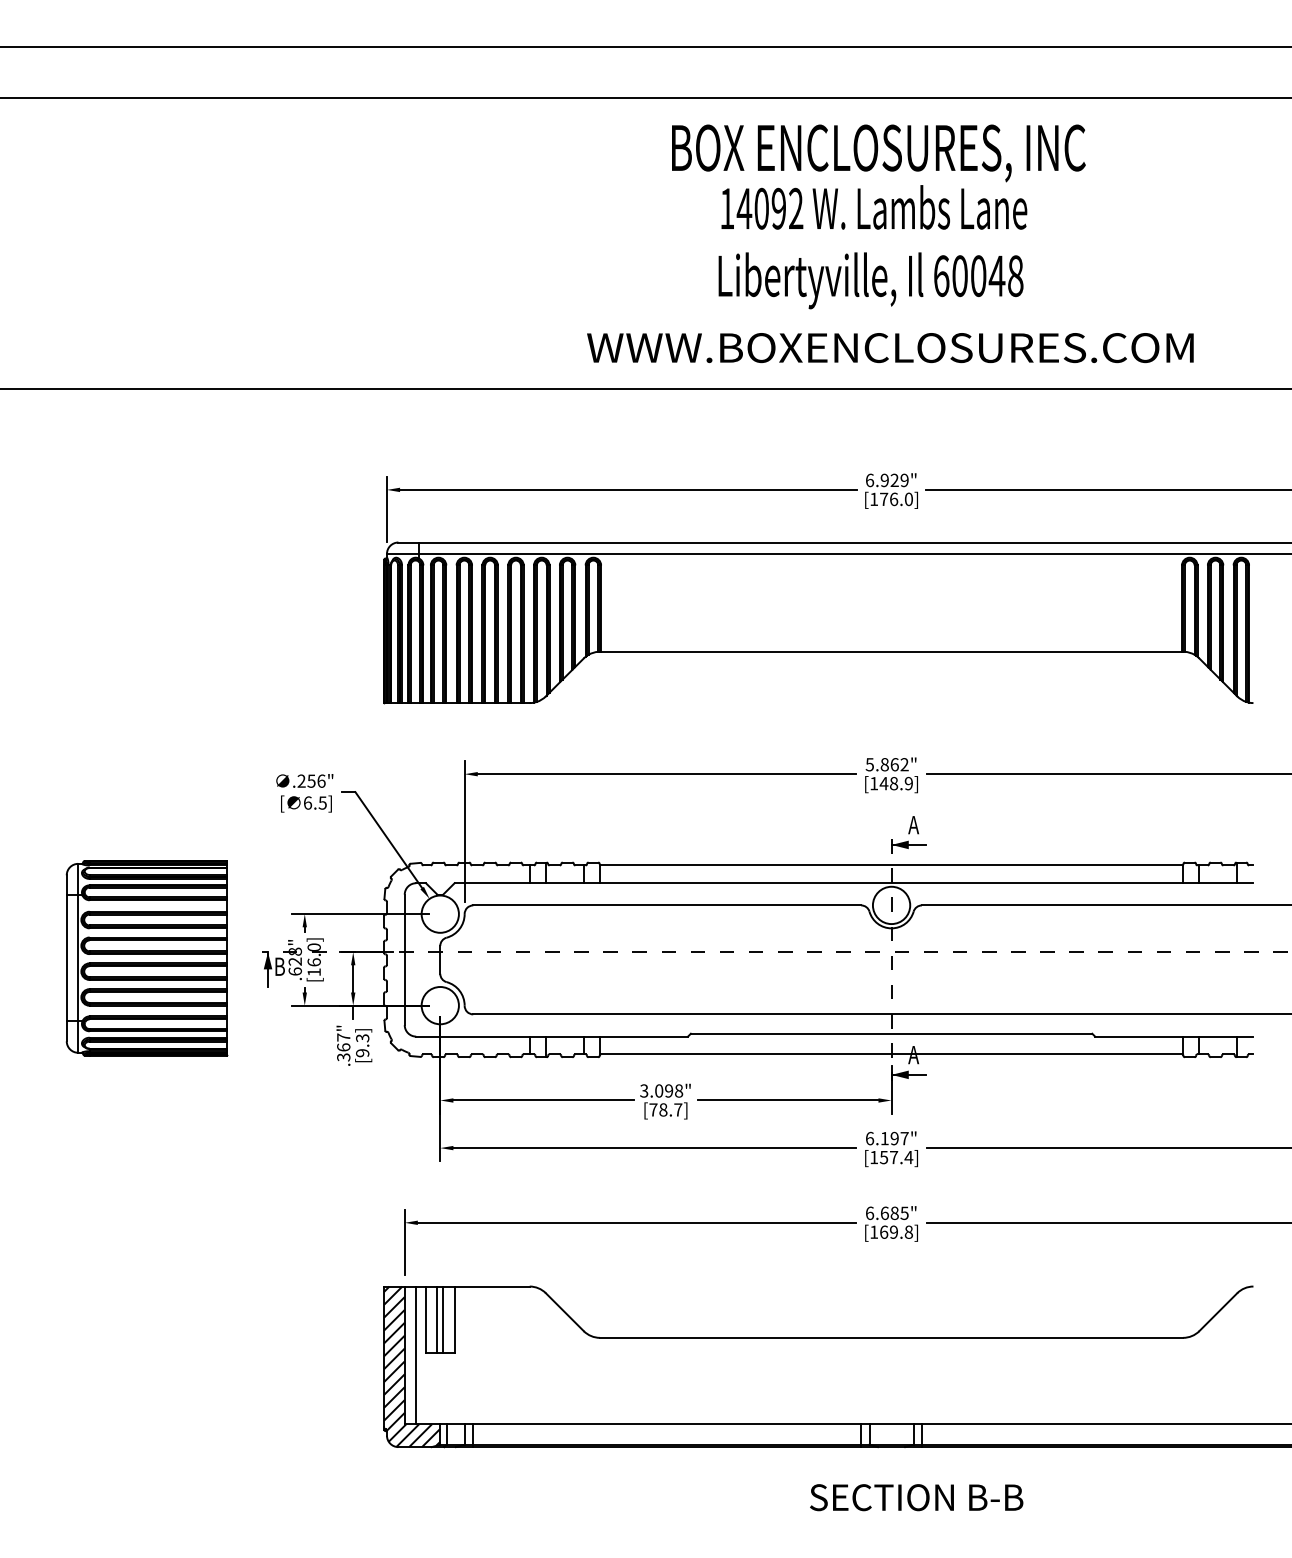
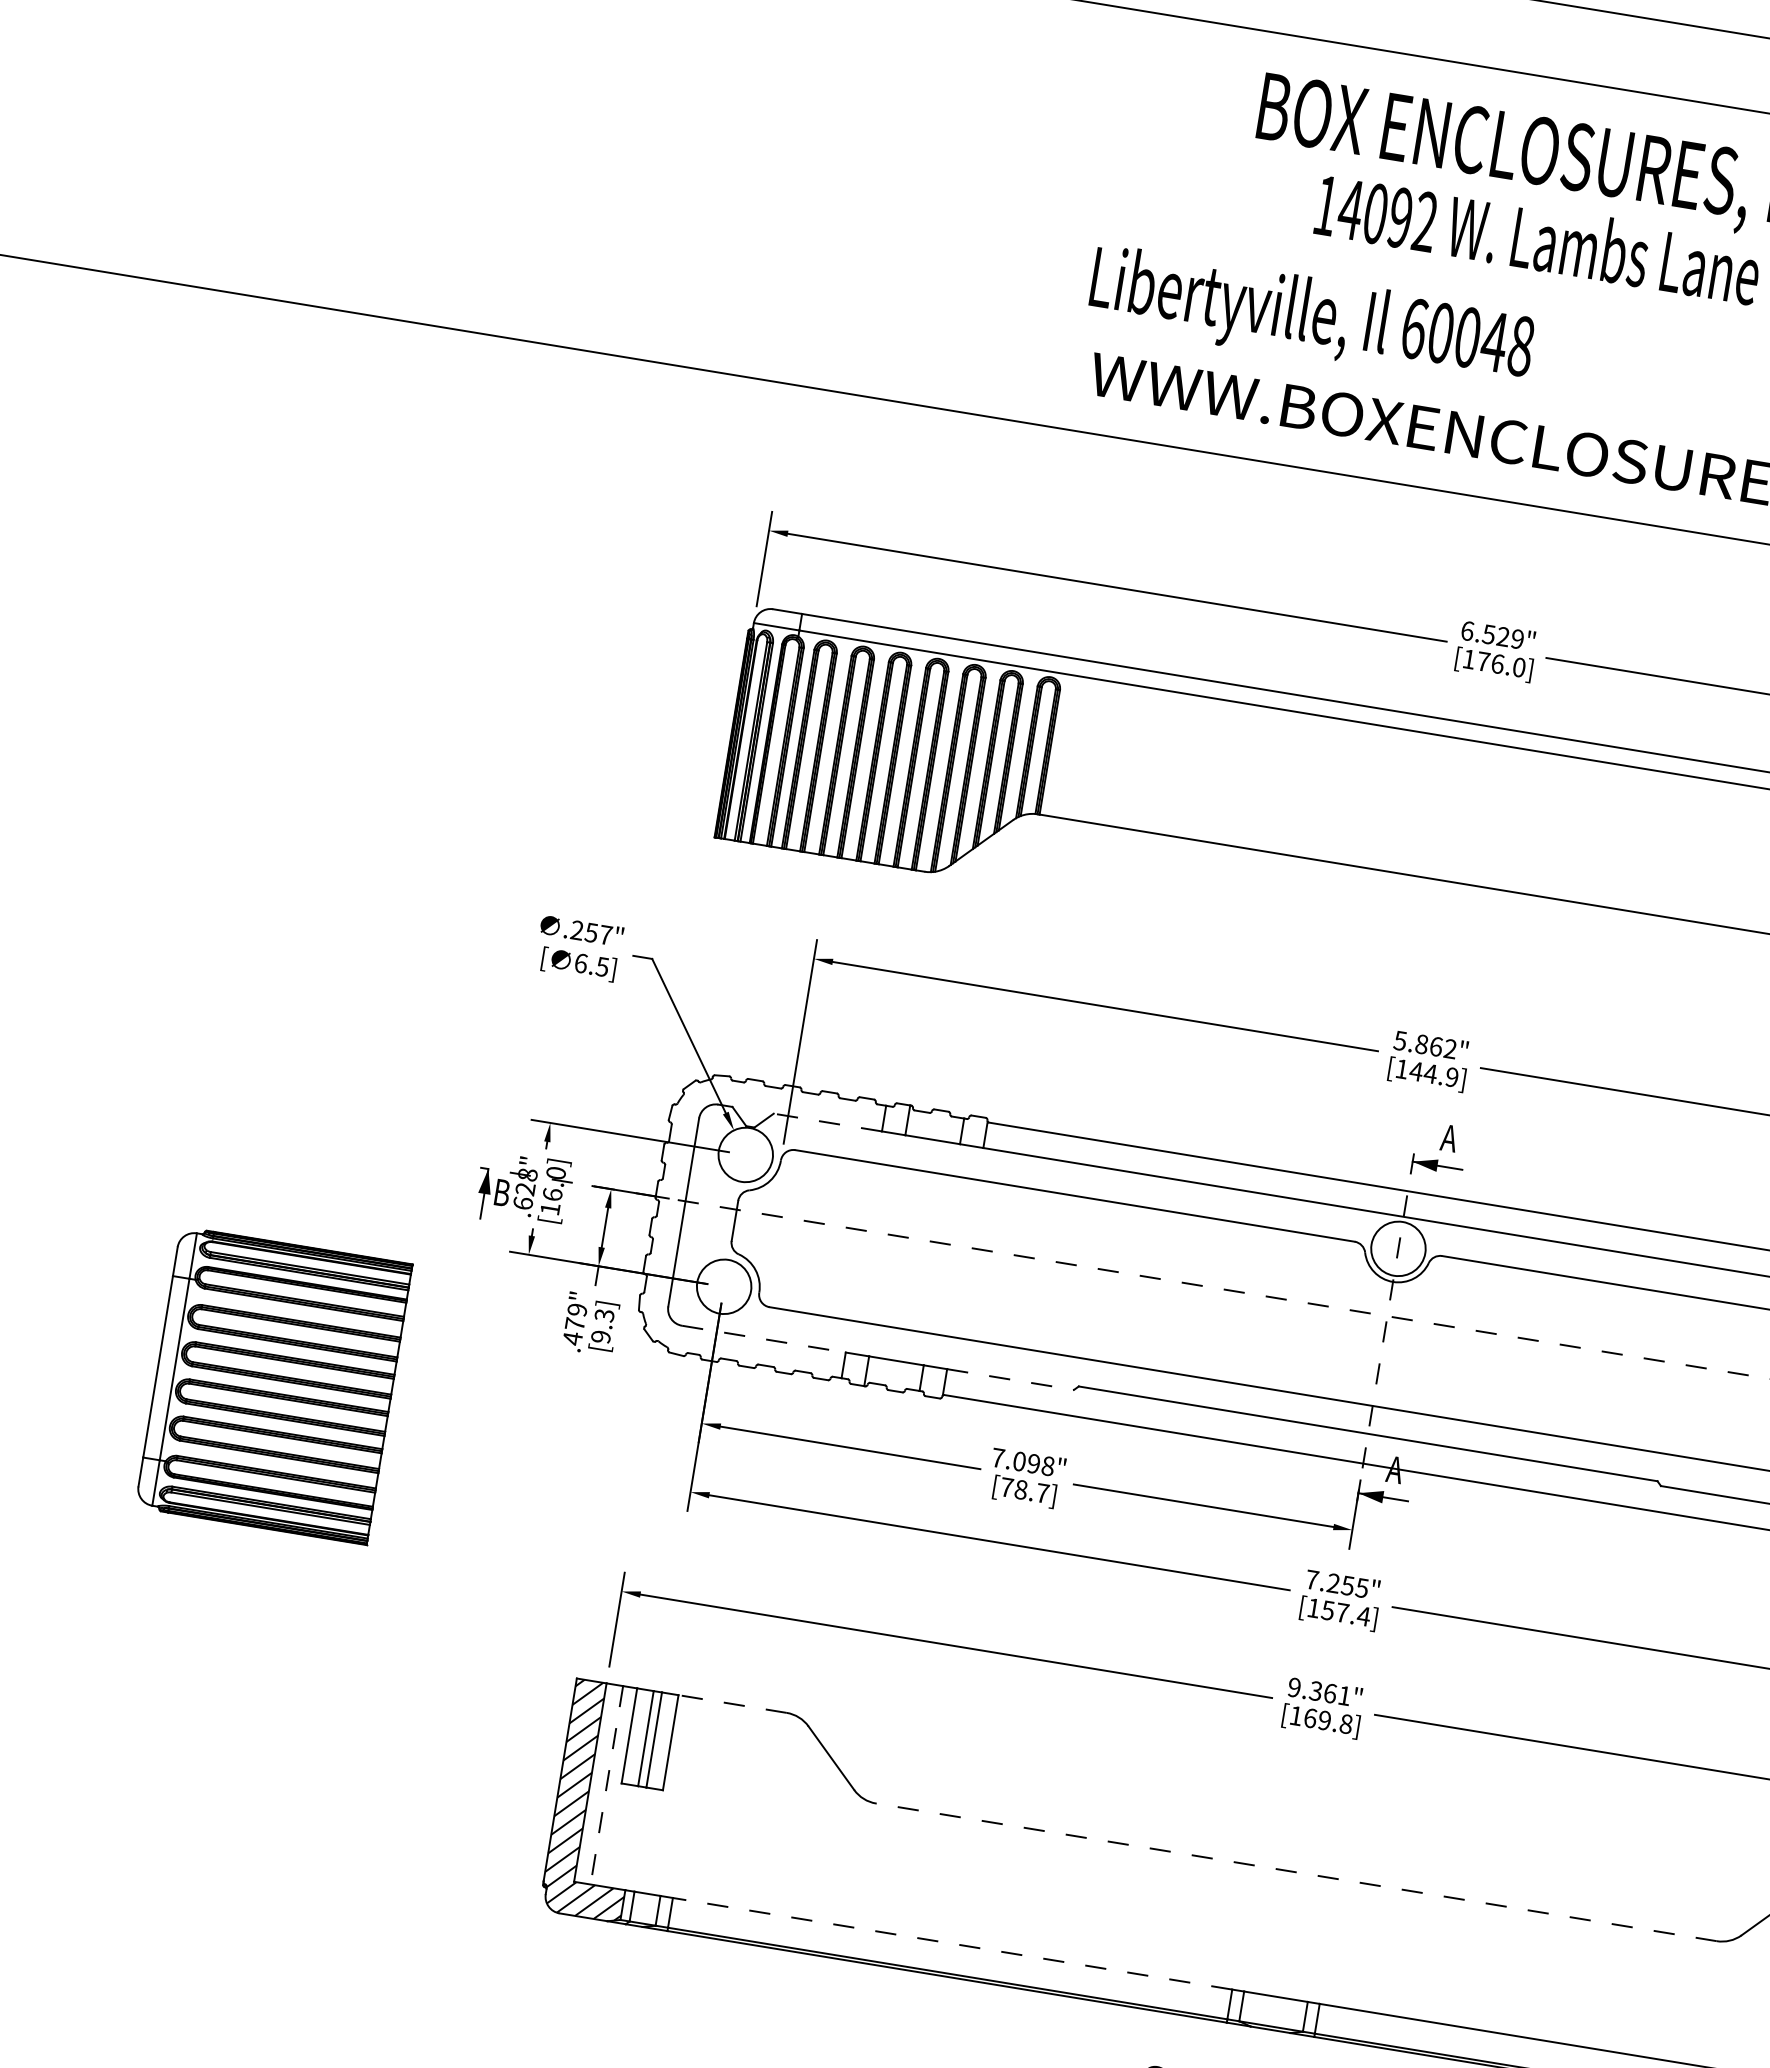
text: (870, 280) -> (1310, 318), moved
text: (884, 479) -> (1488, 633), 6.929" -> 6.529"
text: (321, 780) -> (606, 934), .256" -> .257"
text: (893, 783) -> (1430, 1073), [148.9] -> [144.9]
line: (492, 883) -> (828, 1123), solid -> dashed
part: (146, 958) -> (273, 1385), moved
line: (472, 1036) -> (763, 1338), solid -> dashed
line: (644, 1036) -> (1011, 1379), solid -> dashed
text: (343, 1047) -> (574, 1324), .367" -> .479"
text: (644, 1090) -> (998, 1457), 3.098" -> 7.098"
text: (886, 1138) -> (1336, 1583), 6.197" -> 7.255"
text: (886, 1213) -> (1318, 1691), 6.685" -> 9.361"
line: (492, 1286) -> (733, 1704), solid -> dashed
line: (891, 1337) -> (1296, 1871), solid -> dashed
line: (416, 1355) -> (607, 1785), solid -> dashed
line: (667, 1424) -> (952, 1944), solid -> dashed

